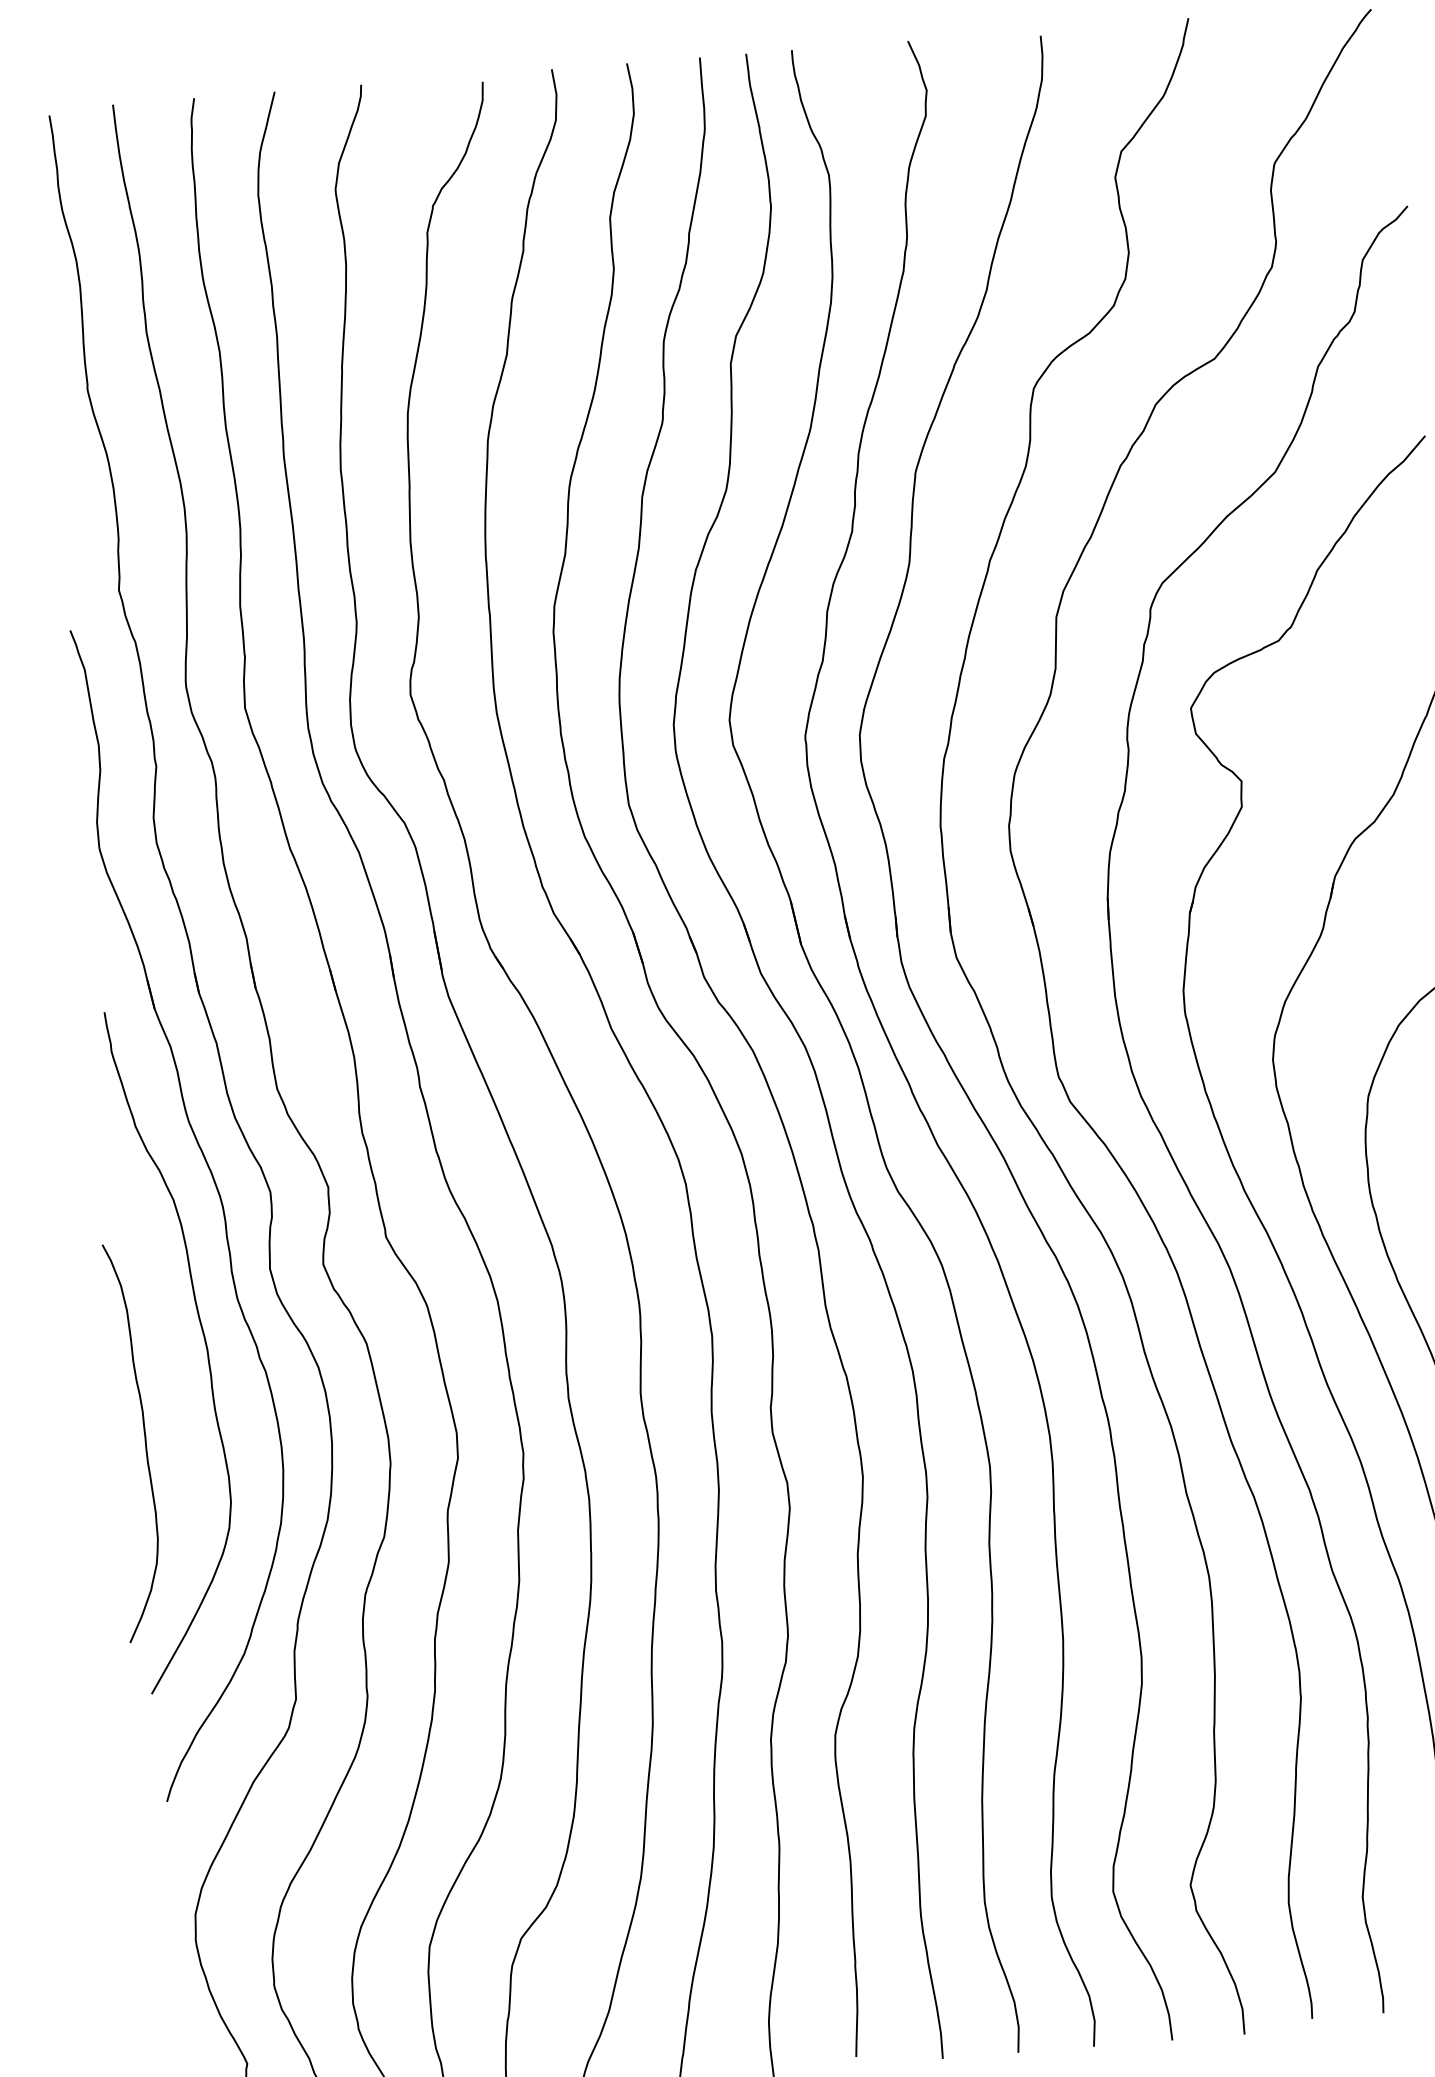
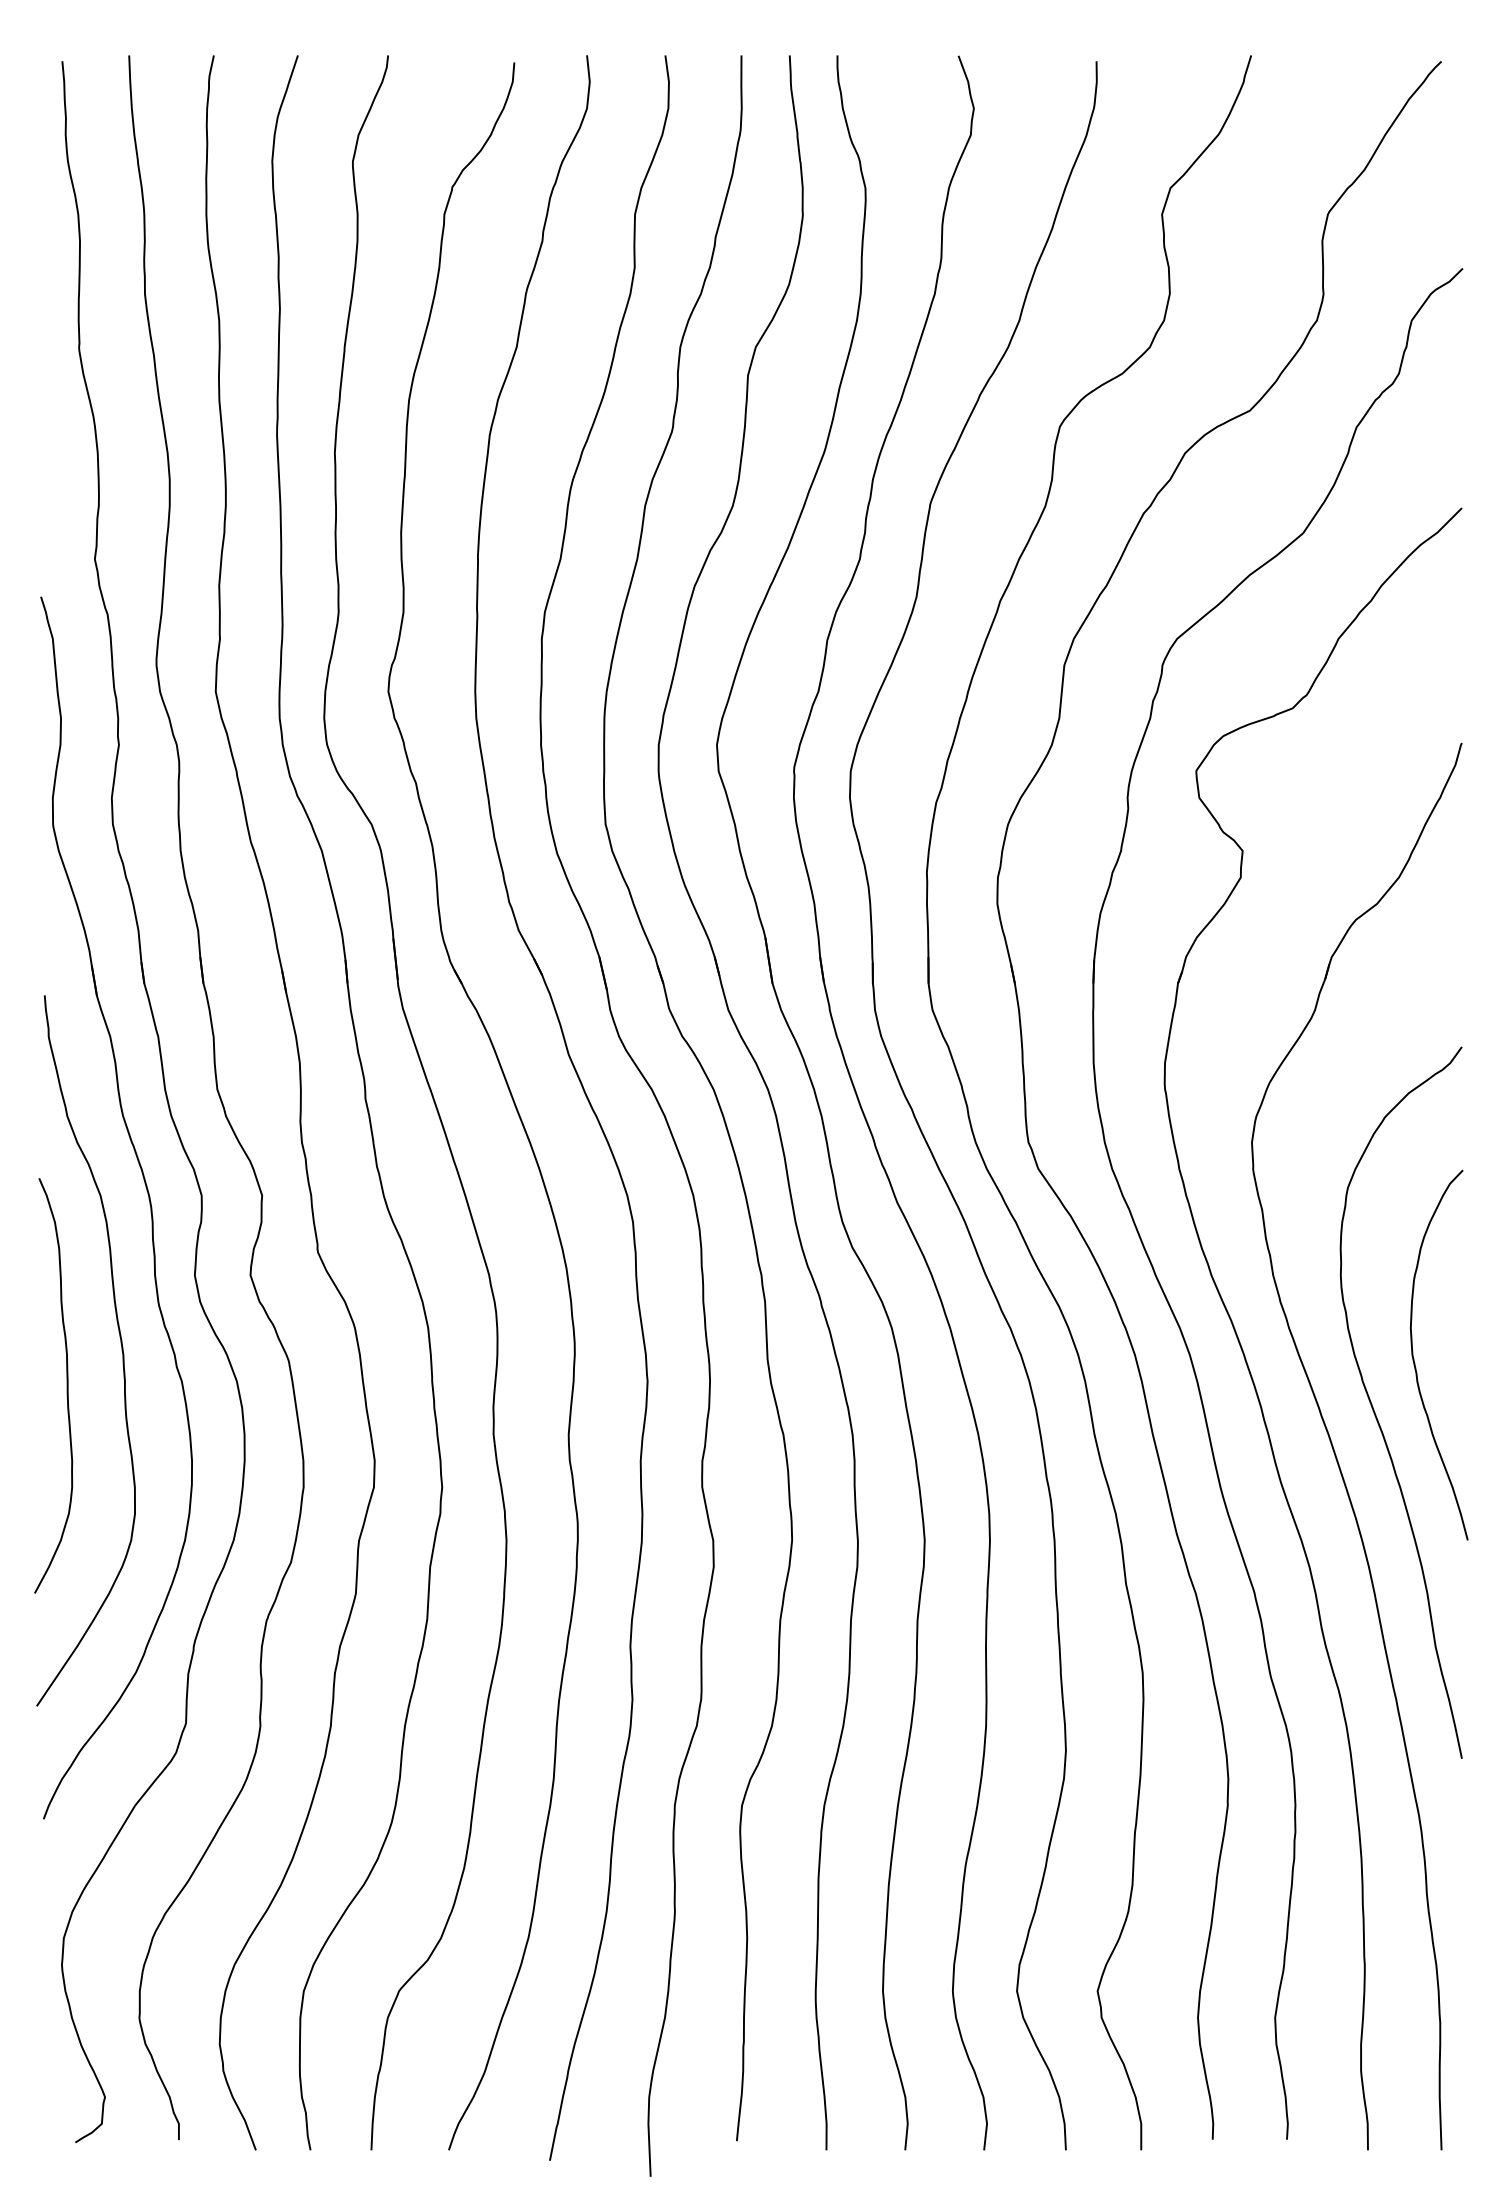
curve: (144, 1441) -> (66, 1385), moved

